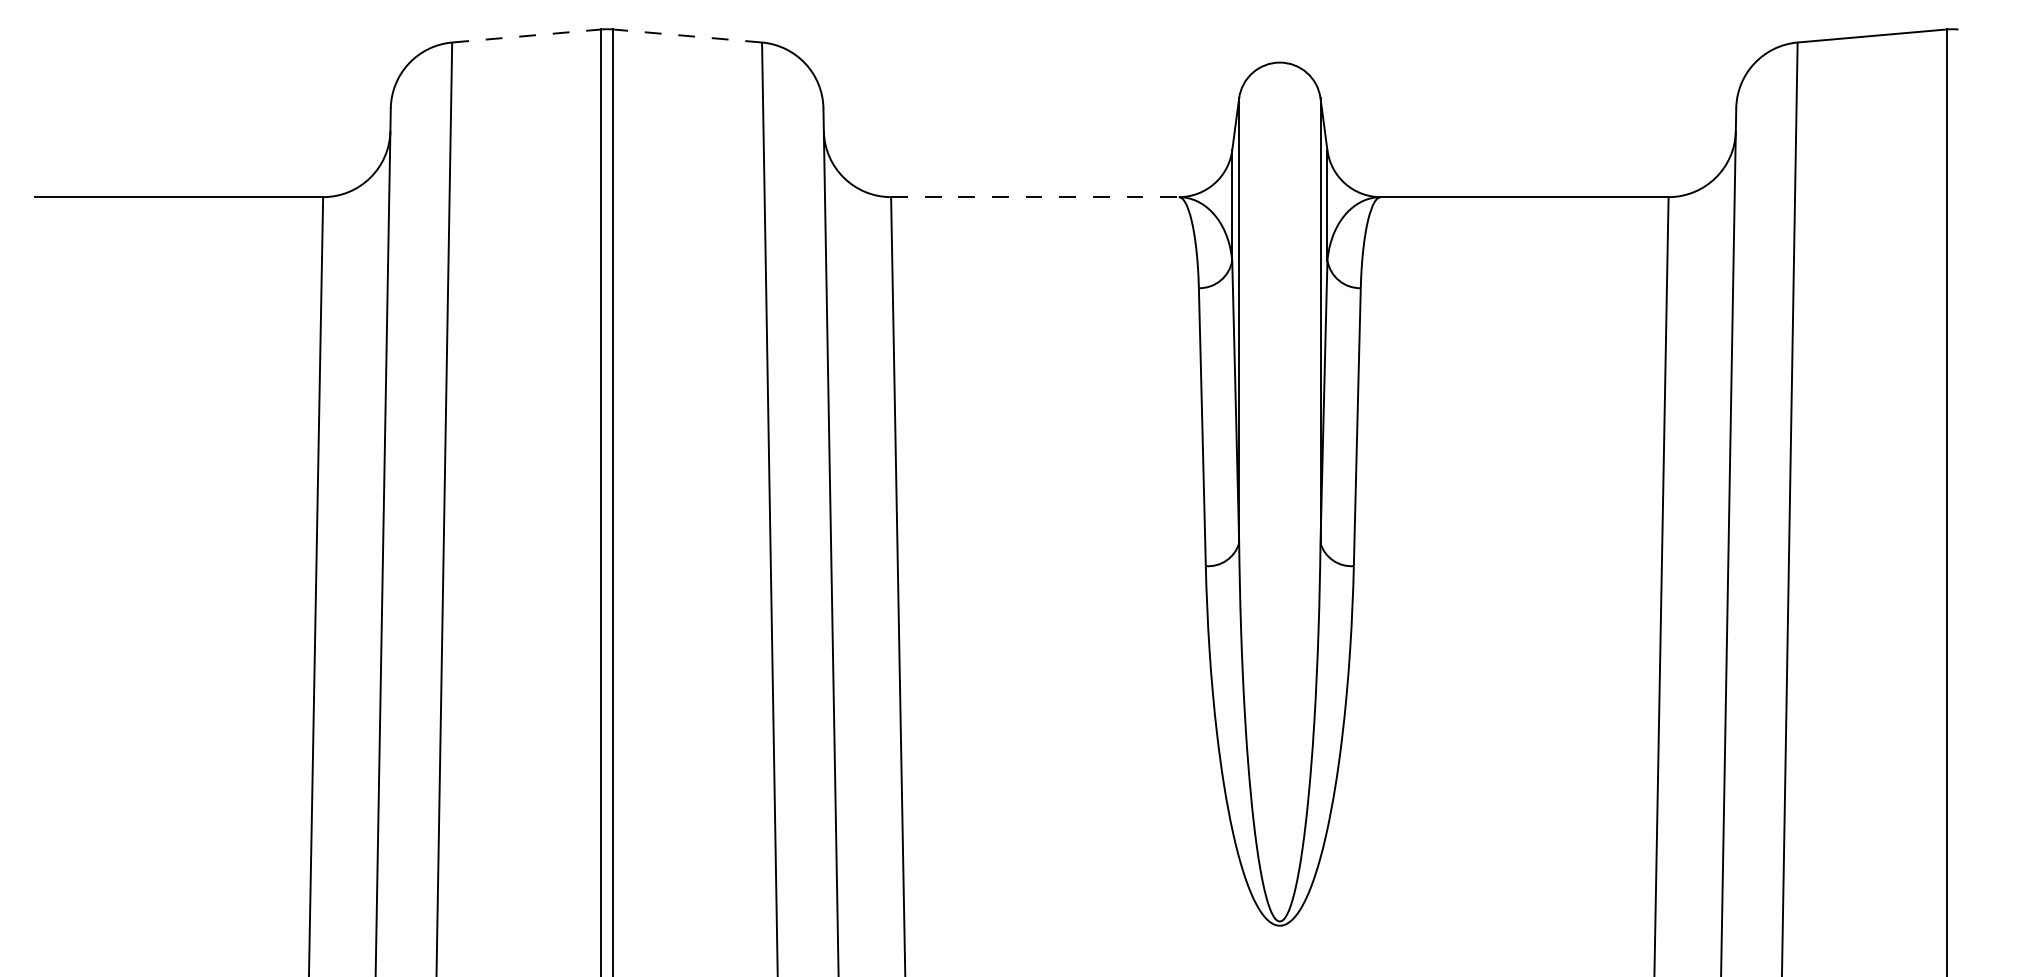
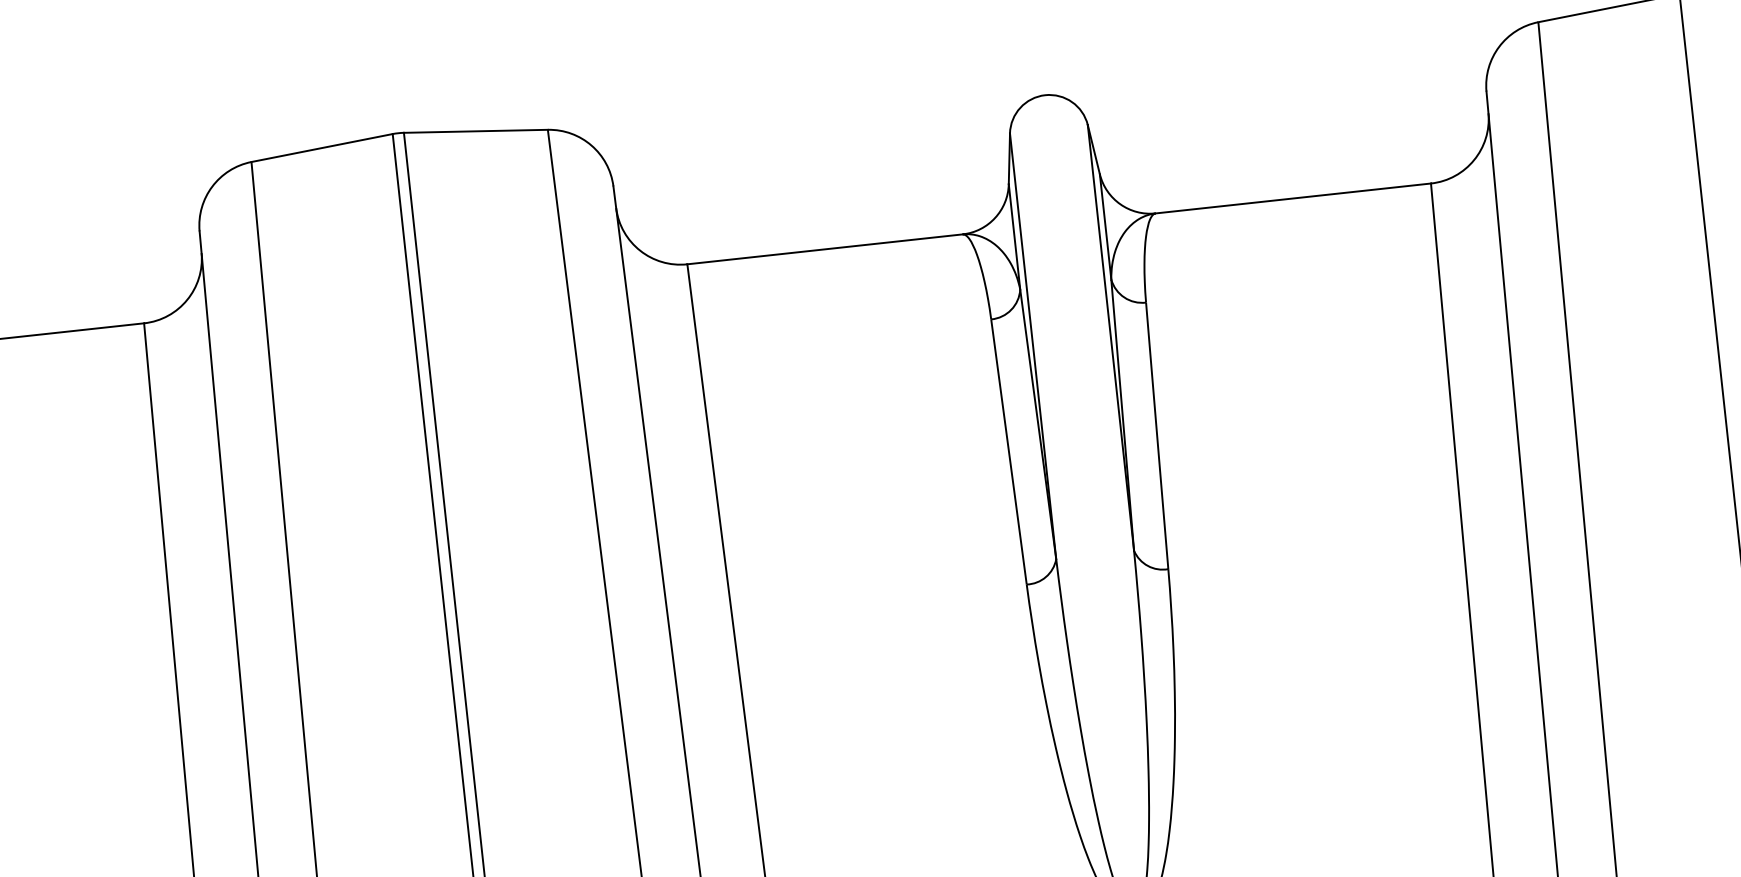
line: (526, 36) -> (321, 148), dashed -> solid
line: (687, 36) -> (475, 131), dashed -> solid
line: (1035, 197) -> (825, 249), dashed -> solid

